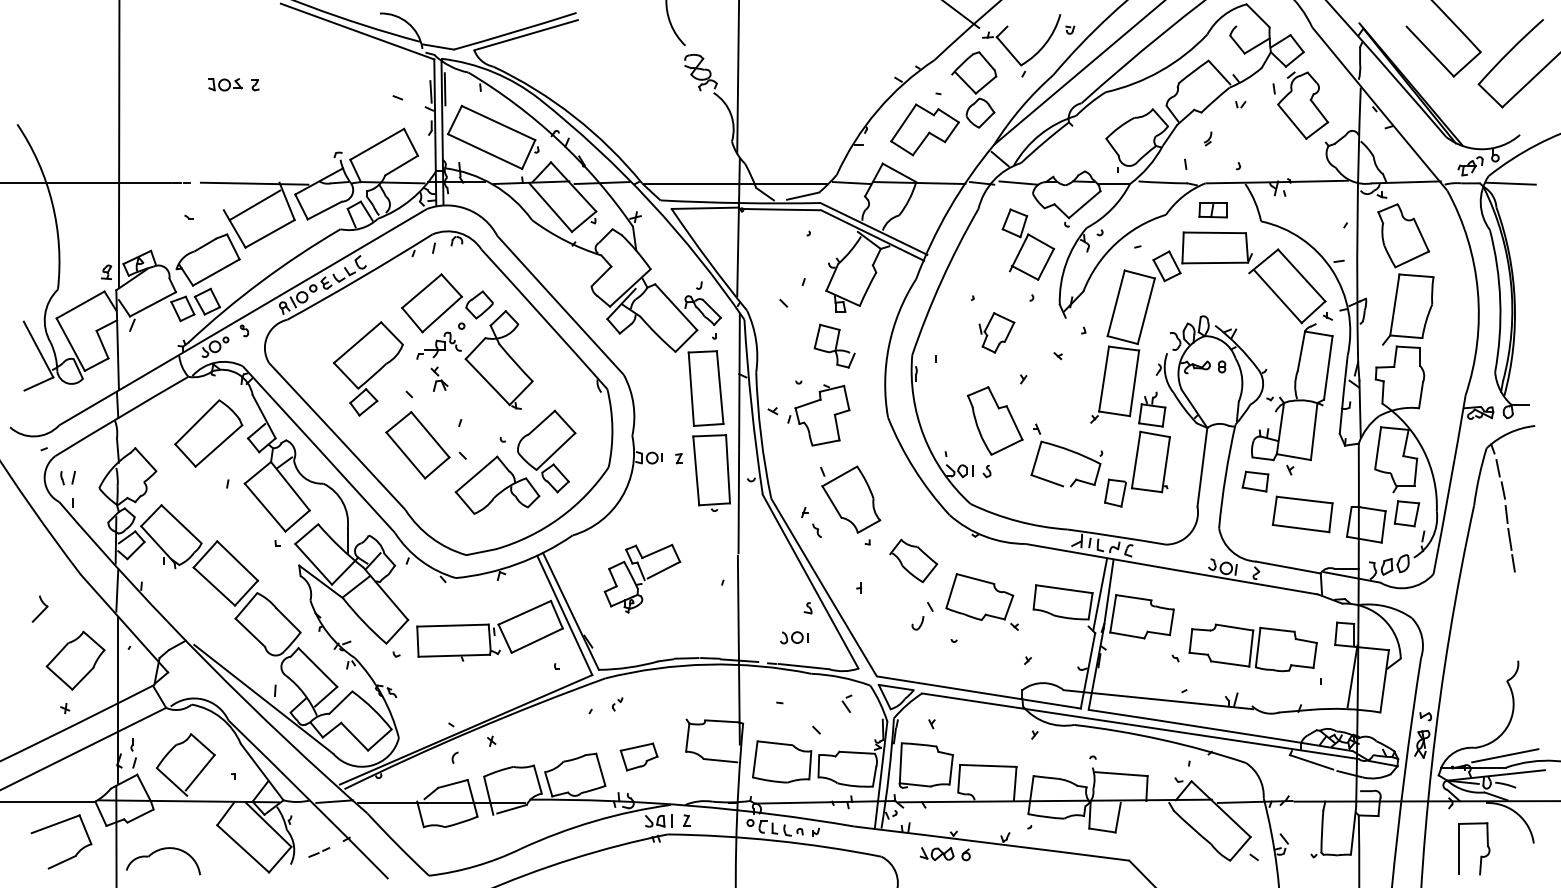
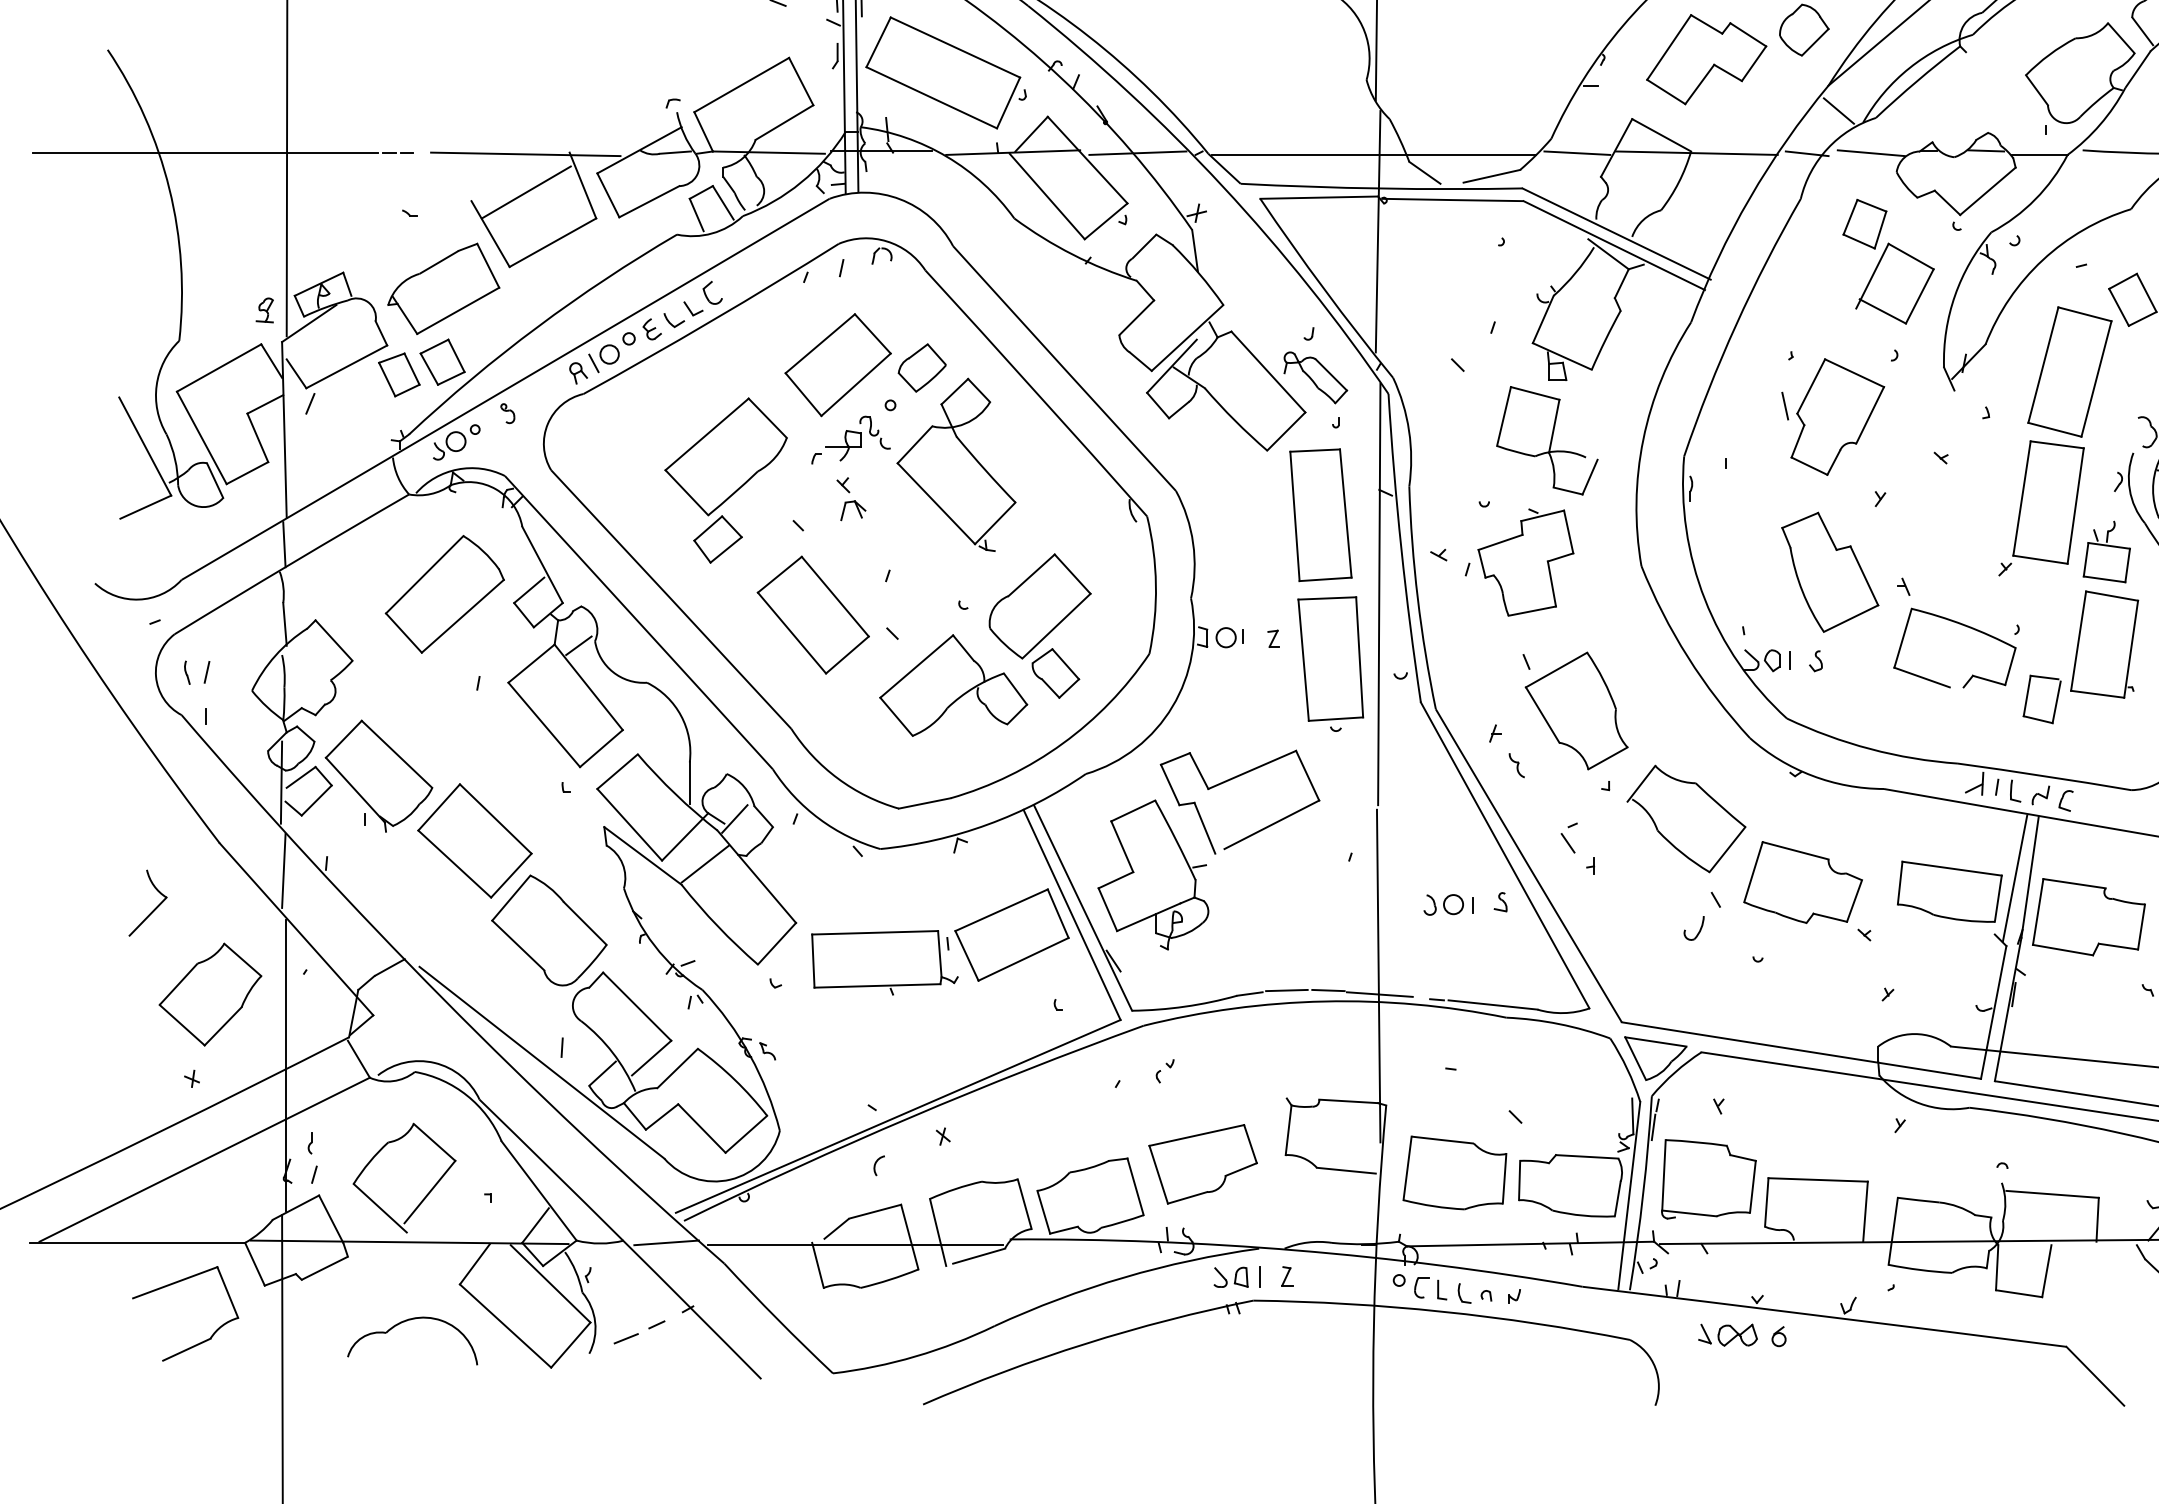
part: (996, 332) -> (1832, 416), size x1.67
part: (834, 345) -> (1547, 439), size x1.43
part: (913, 560) -> (1686, 818), size x1.43
part: (642, 578) -> (1208, 849), size x1.67
part: (39, 608) -> (146, 902), size x1.43
part: (794, 637) -> (1448, 904), moved
part: (846, 703) -> (1568, 837), moved
part: (638, 756) -> (1201, 1163), size x1.67
part: (161, 850) -> (409, 1321), moved
part: (319, 852) -> (639, 1332), size x1.43

